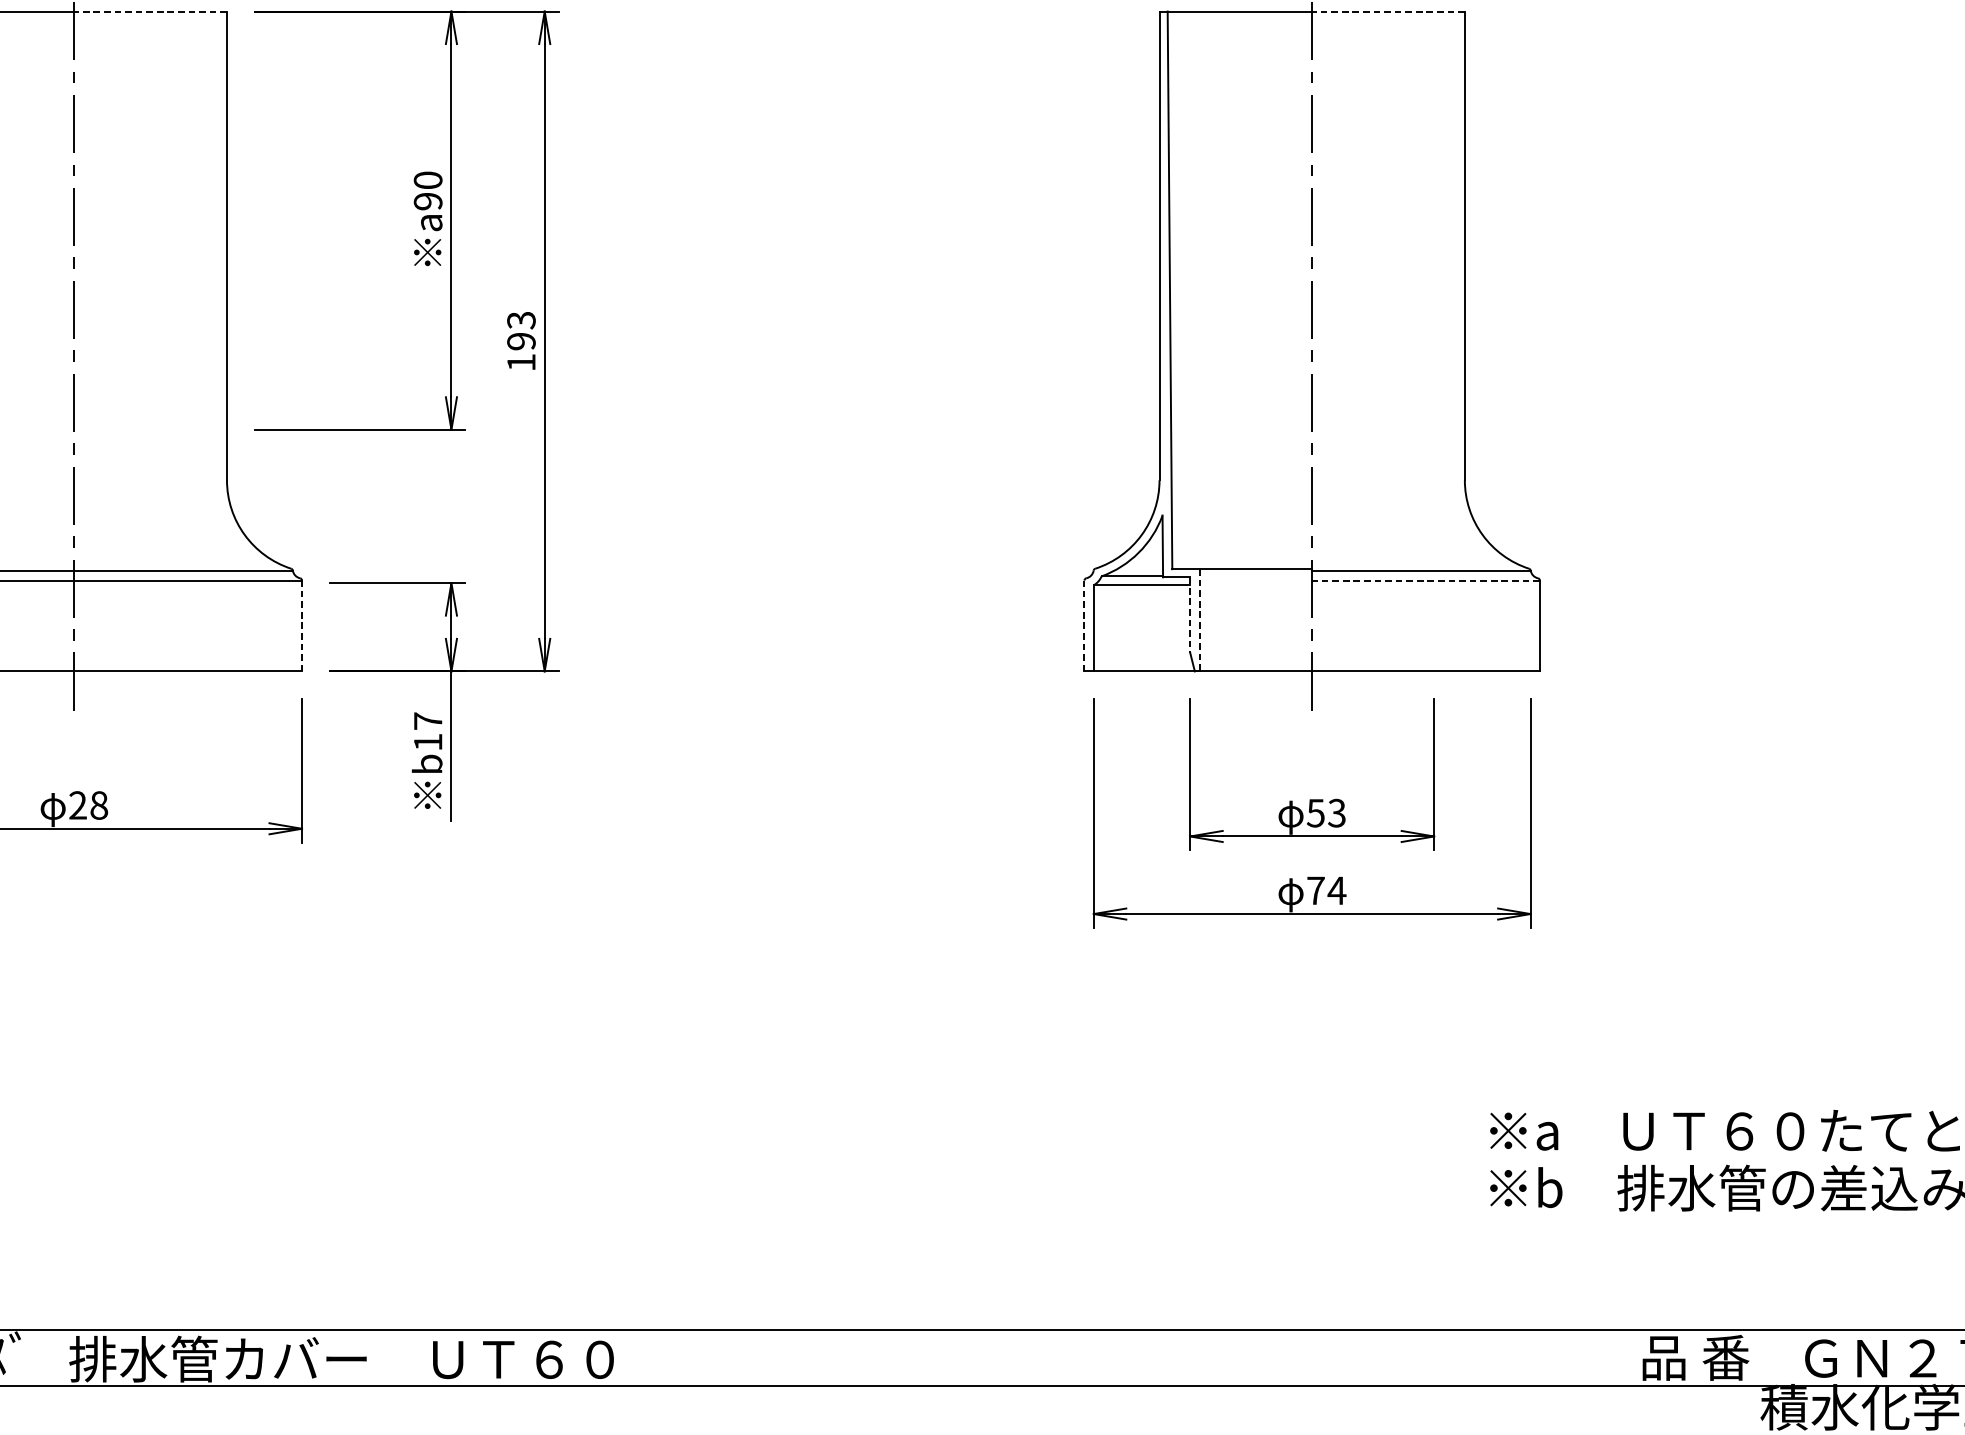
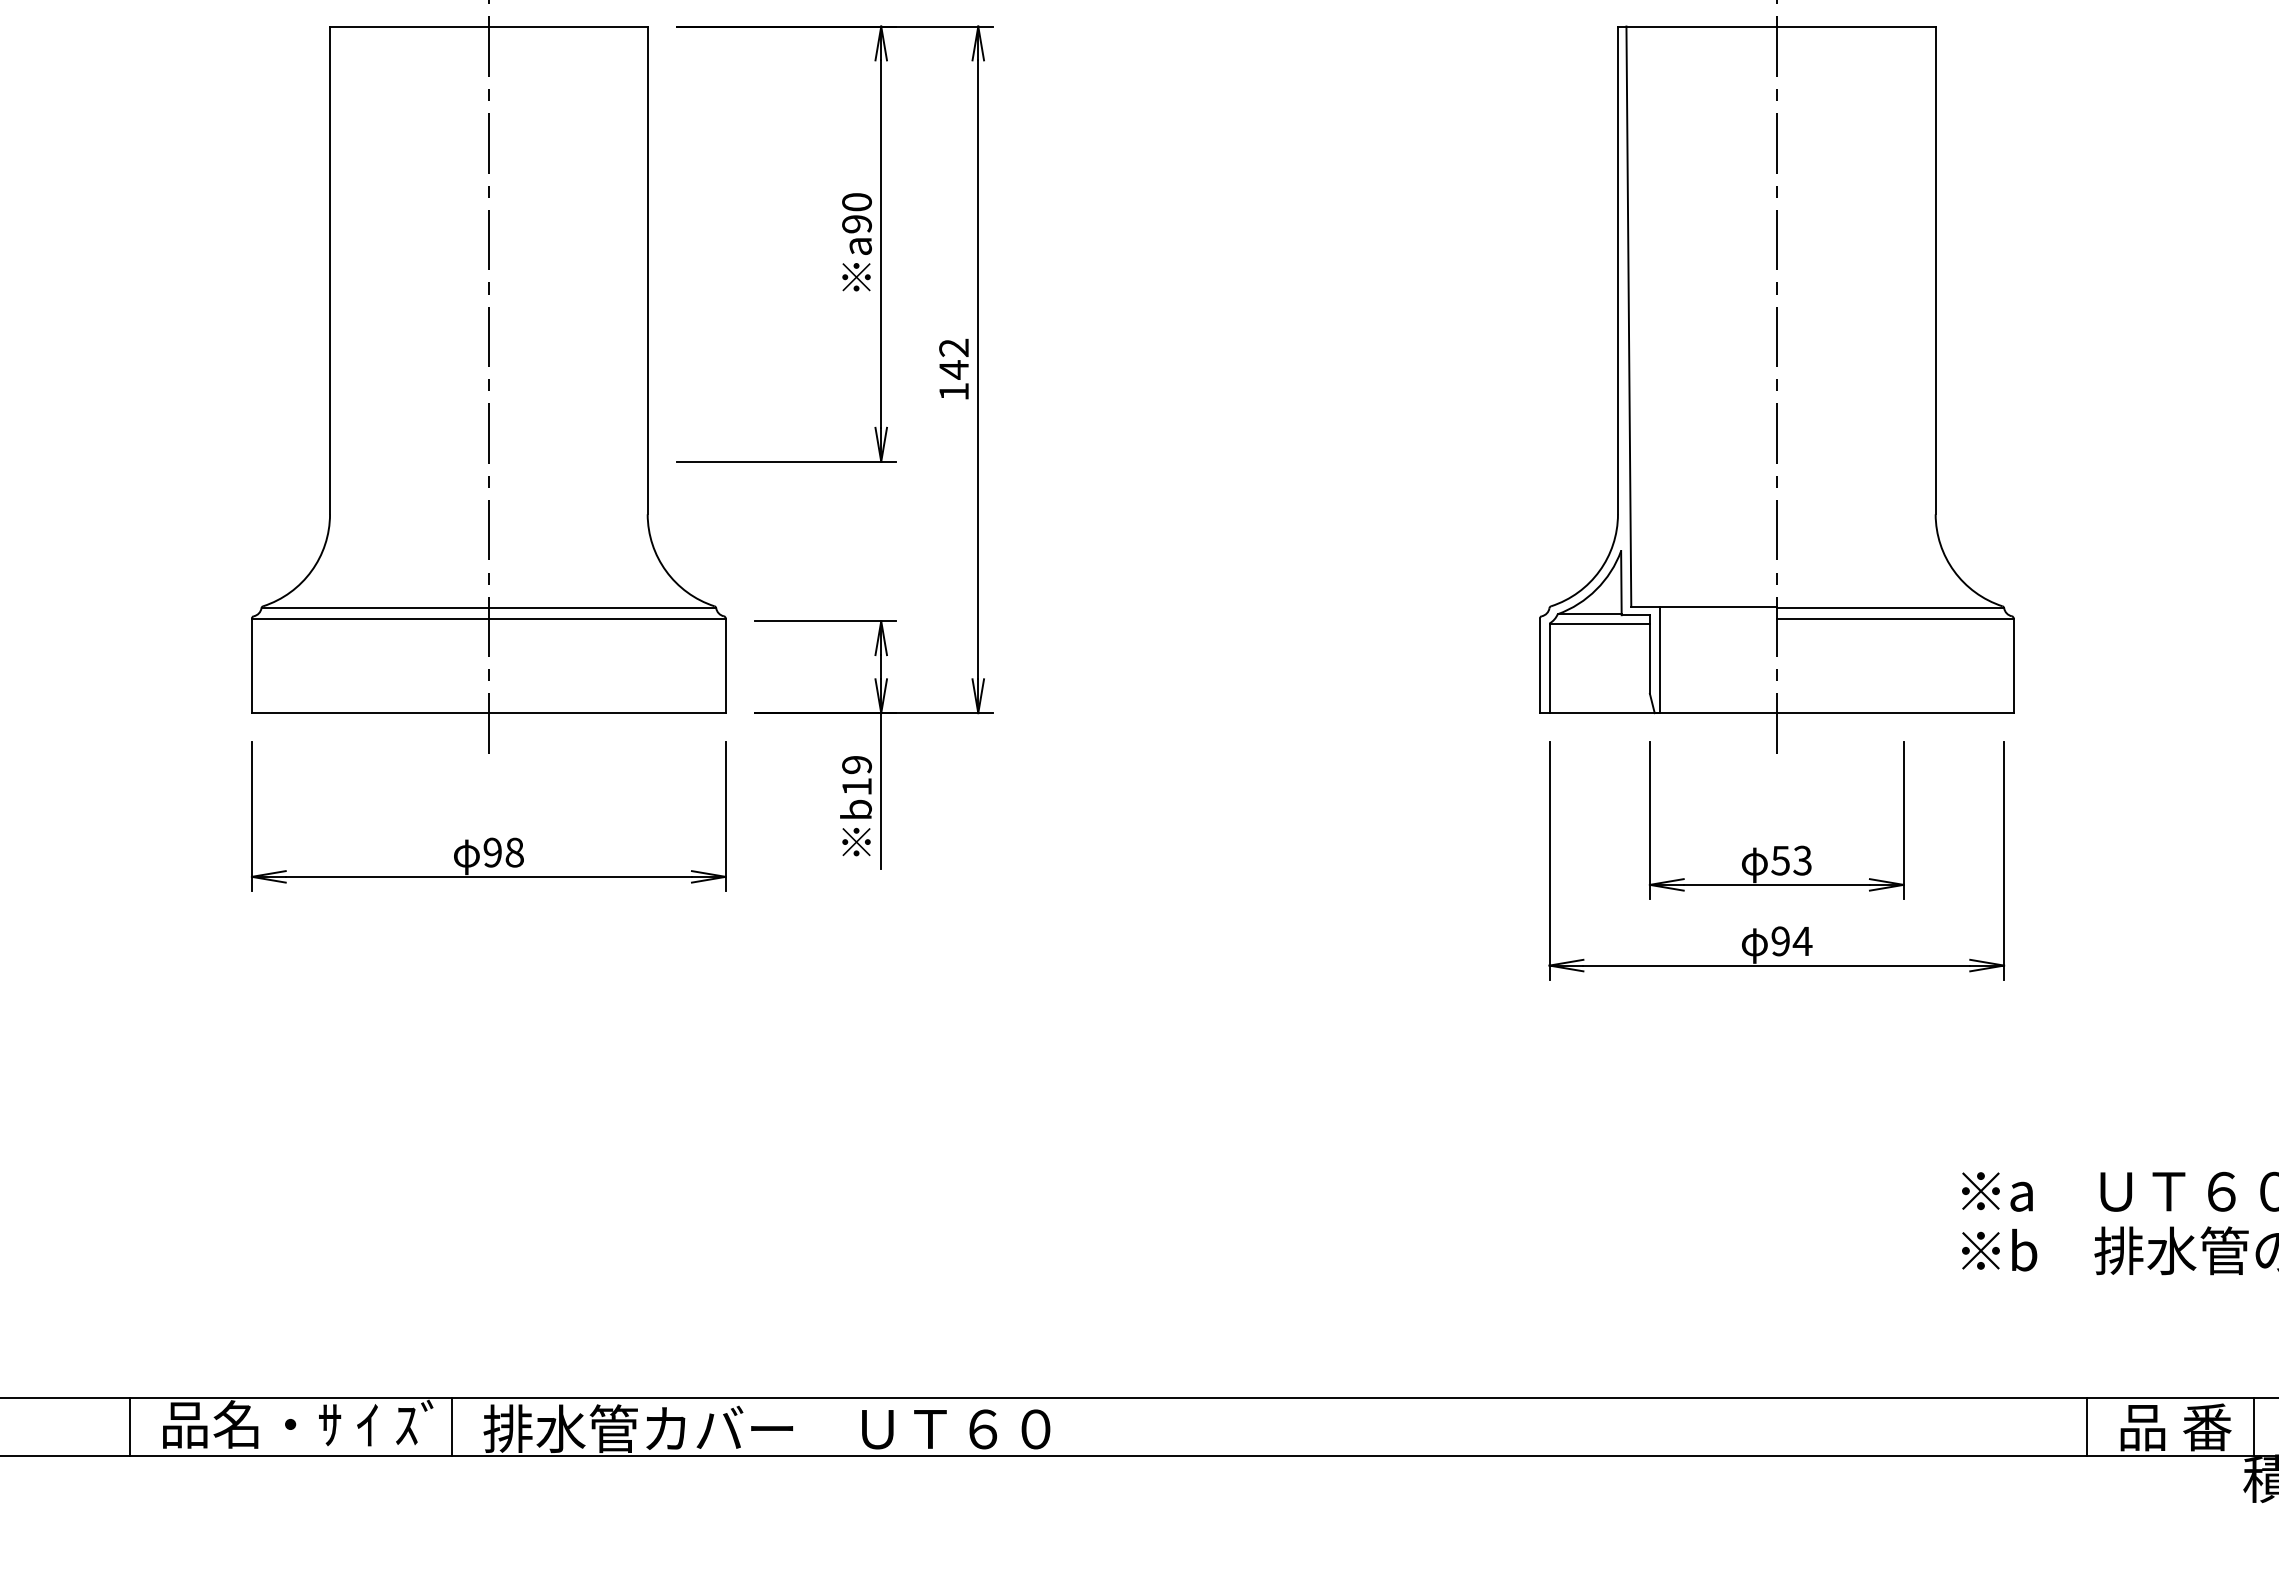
line: (149, 11) -> (567, 26), dashed -> solid
line: (1387, 11) -> (1855, 26), dashed -> solid
text: (521, 330) -> (954, 358), 193 -> 142
line: (1425, 580) -> (1894, 618), dashed -> solid
line: (1189, 616) -> (1649, 655), dashed -> solid
line: (1199, 620) -> (1659, 660), dashed -> solid
line: (301, 625) -> (725, 665), dashed -> solid
line: (1084, 625) -> (1539, 665), dashed -> solid
text: (427, 720) -> (856, 764), b17 -> b19
text: (77, 805) -> (492, 852), 28 -> 98
text: (1315, 890) -> (1780, 941), 74 -> 94
line: (38, 1357) -> (451, 1427), added
line: (1610, 1357) -> (2087, 1427), added
line: (1770, 1357) -> (2253, 1427), added

